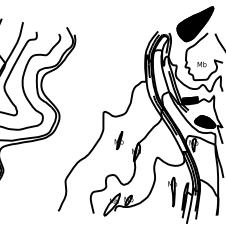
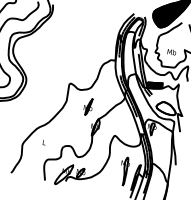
fill: (204, 121) -> (165, 107), removed
part: (118, 140) -> (87, 106), moved

